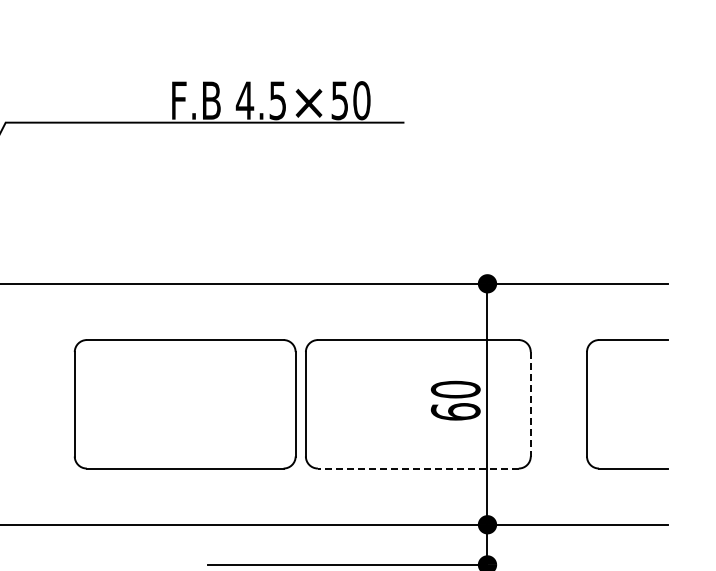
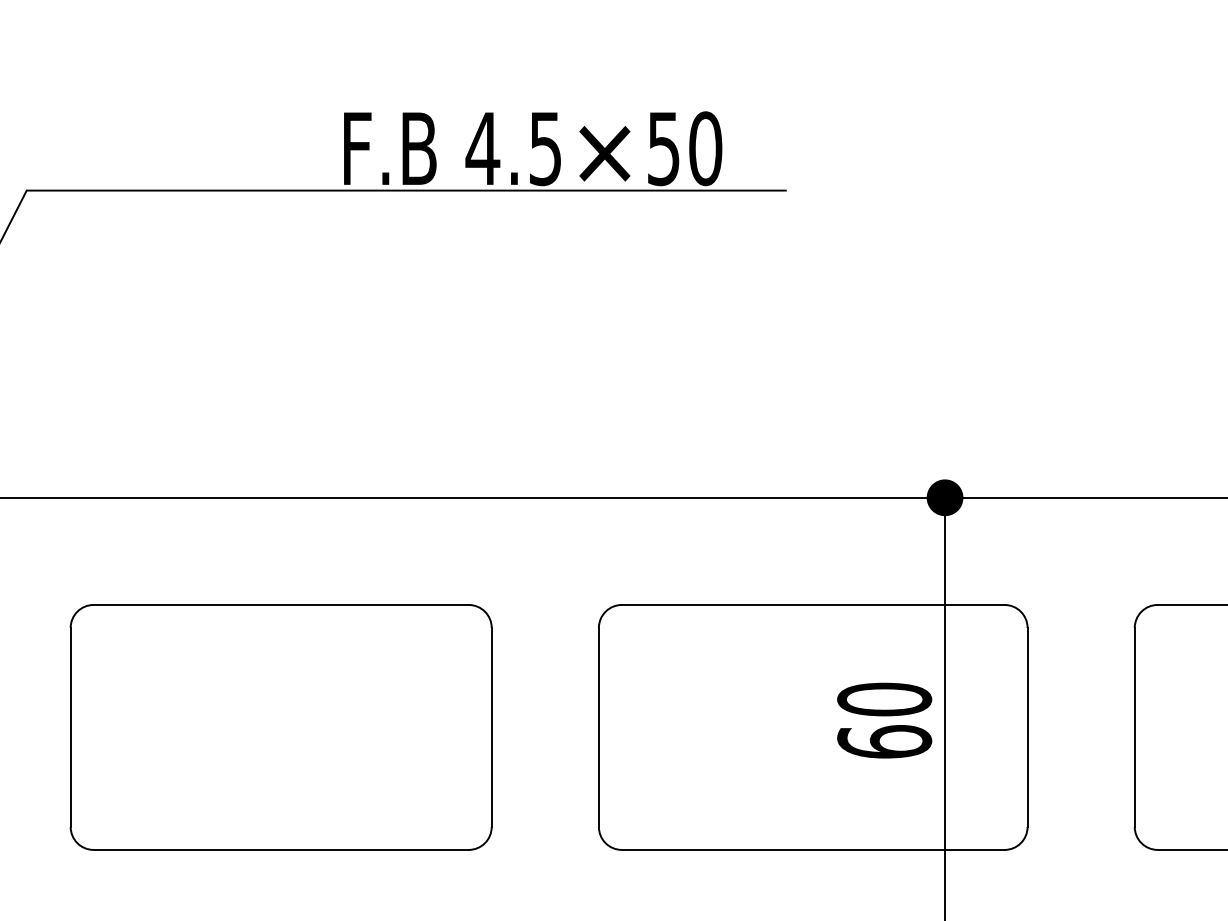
part: (184, 404) -> (279, 727), moved
line: (530, 404) -> (1027, 727), dashed -> solid
line: (417, 468) -> (811, 849), dashed -> solid

